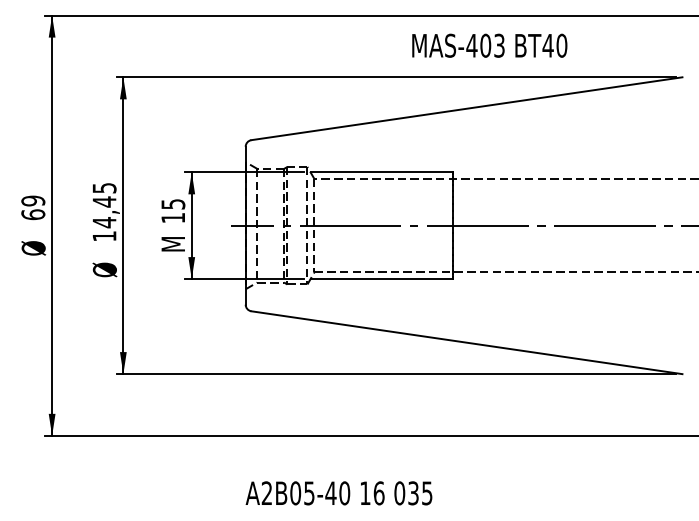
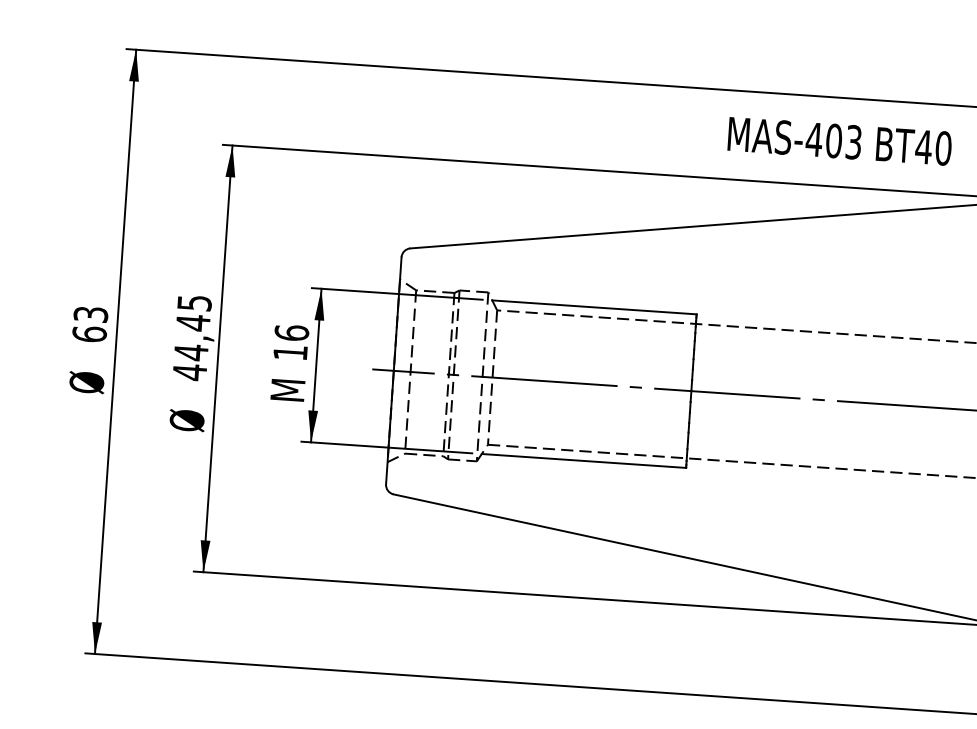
text: (489, 45) -> (839, 140), moved
text: (33, 200) -> (91, 313), 69 -> 63
text: (173, 203) -> (292, 331), 15 -> 16
text: (104, 236) -> (189, 372), 14,45 -> 44,45

